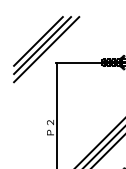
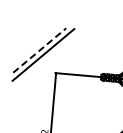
line: (38, 41) -> (39, 50), solid -> dashed
line: (46, 49) -> (47, 59), removed

